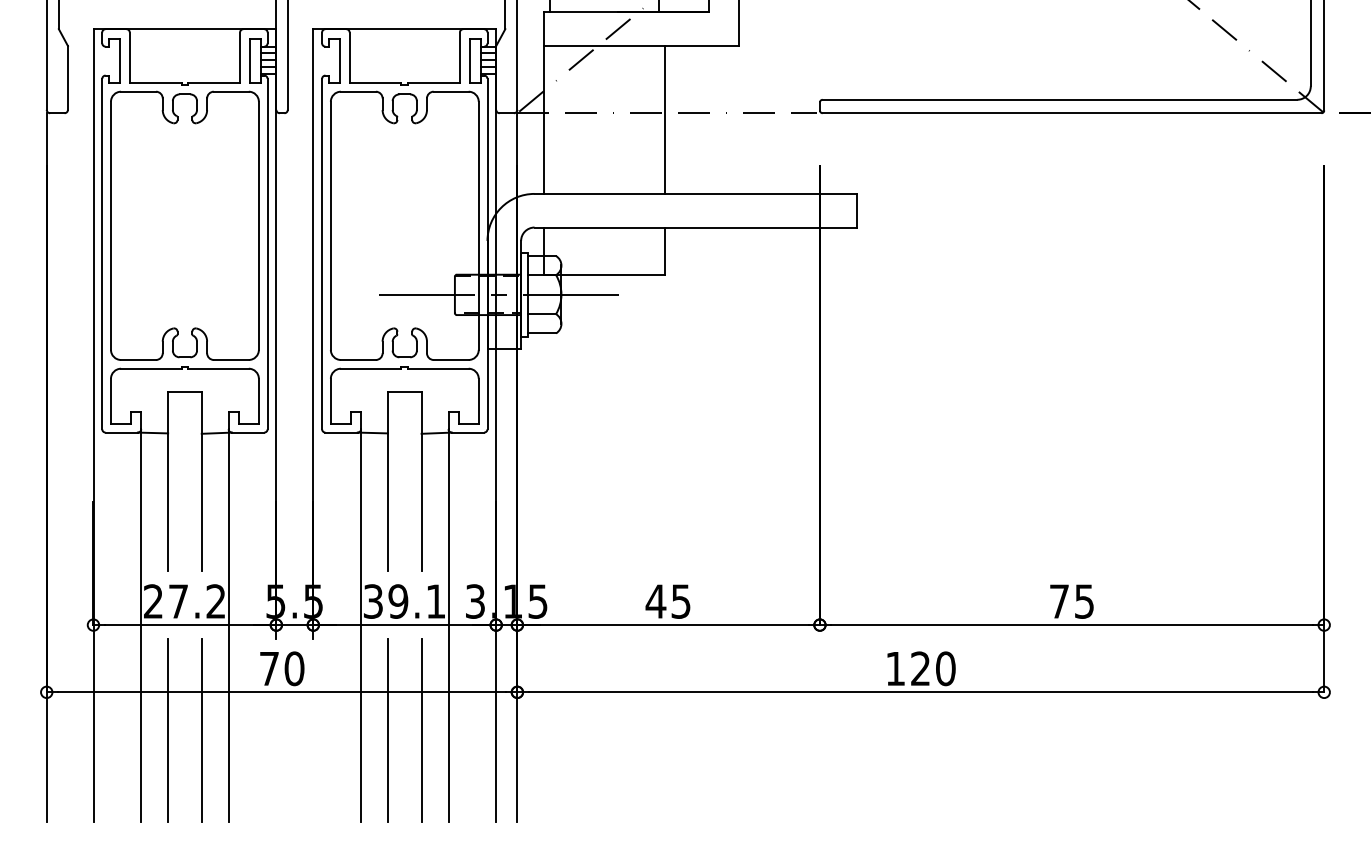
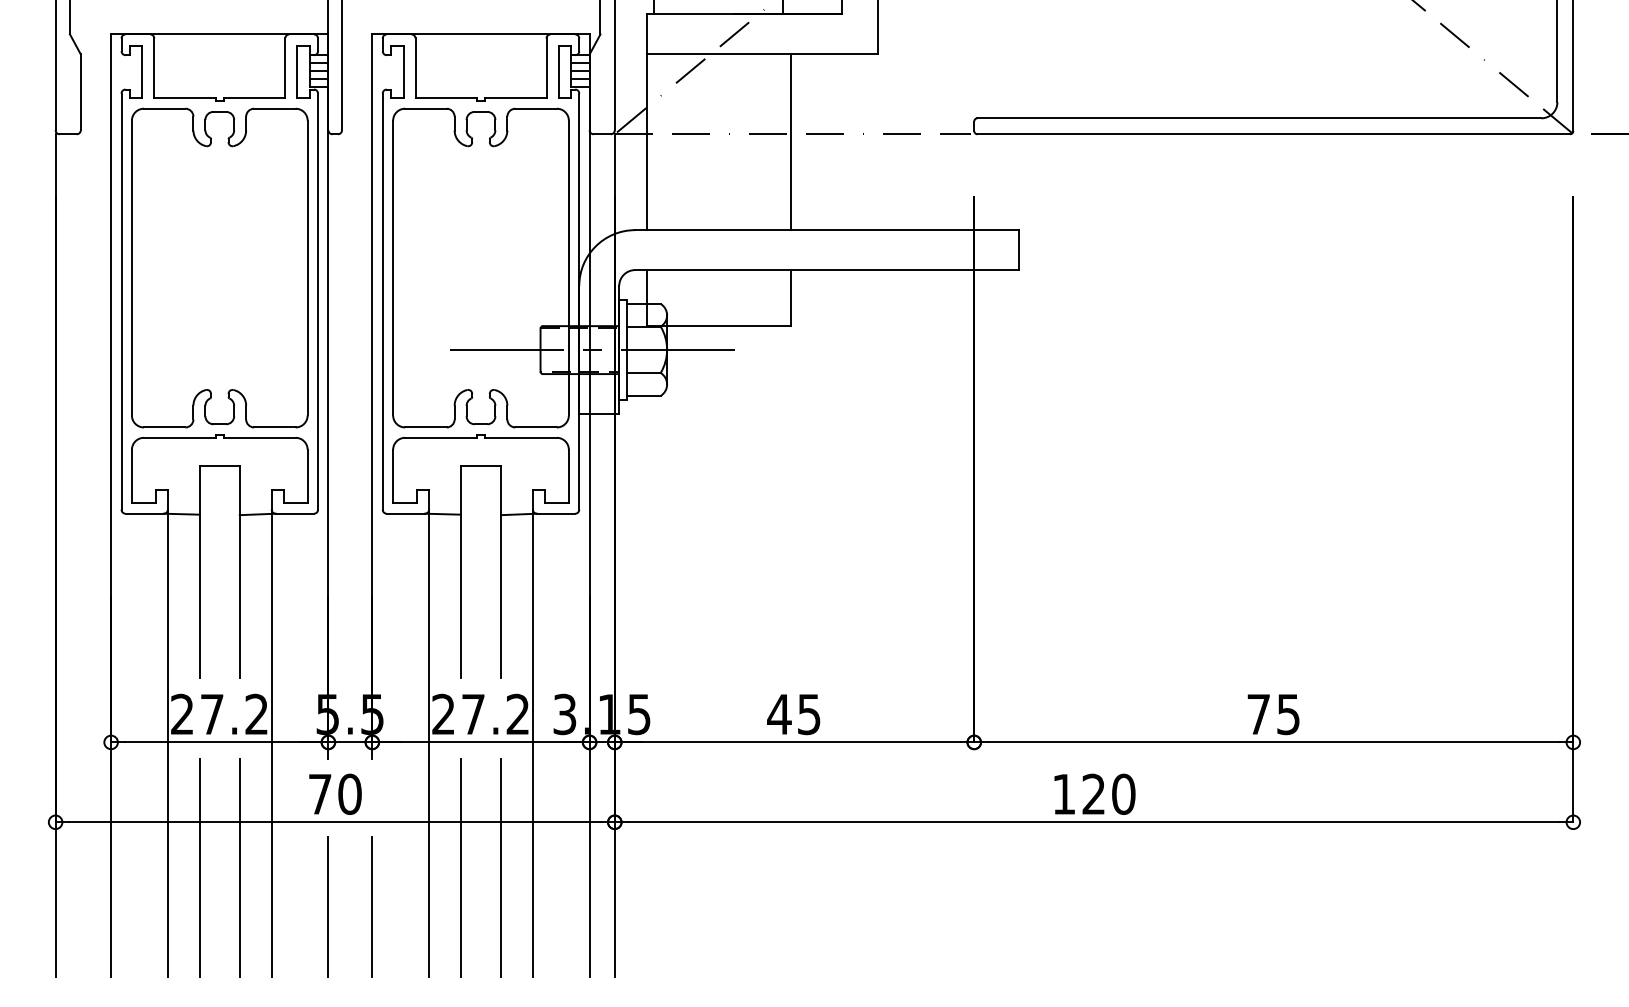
text: (404, 601) -> (480, 714), 39.1 -> 27.2
line: (276, 763) -> (328, 906), added
line: (313, 763) -> (372, 906), added

